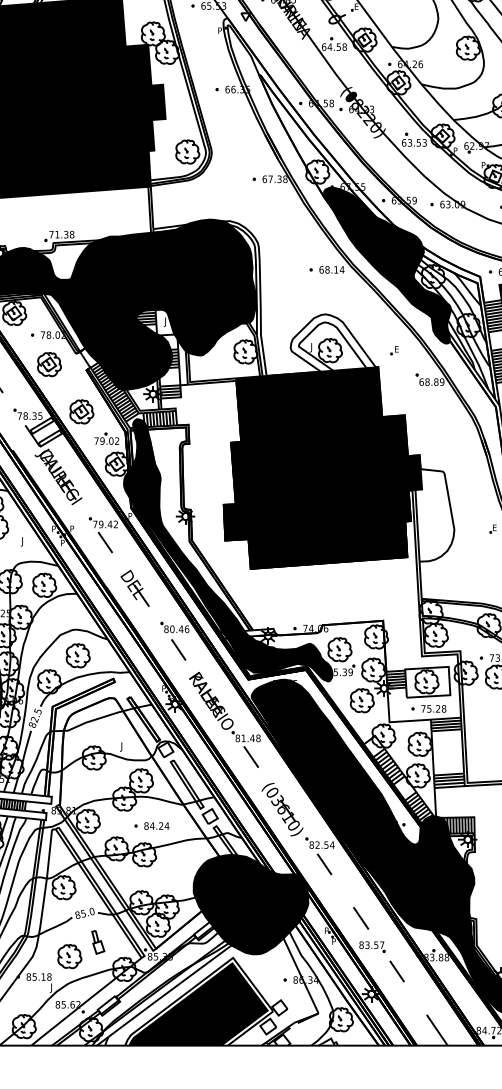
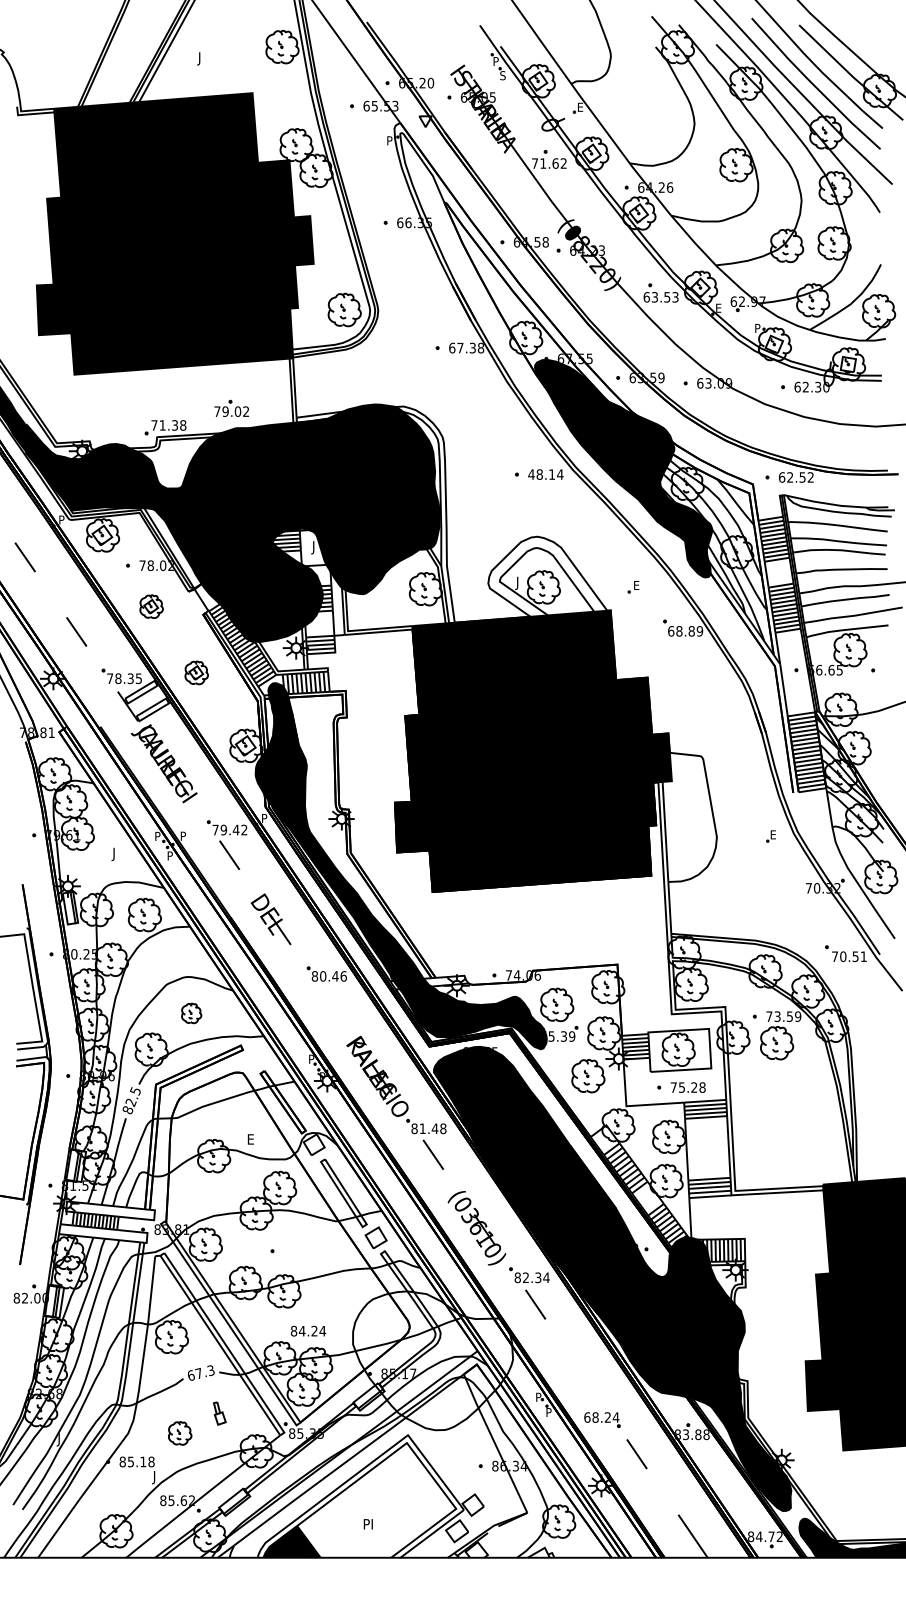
text: (334, 47) -> (549, 163), 64.58 -> 71.62
text: (456, 150) -> (719, 307), P -> E
text: (321, 269) -> (531, 474), 68.14 -> 48.14
part: (49, 364) -> (151, 606), size x0.7
part: (81, 411) -> (196, 672), size x0.7
part: (106, 438) -> (231, 407), moved
line: (178, 650) -> (331, 1005), removed
part: (78, 655) -> (191, 1013), size x0.6
text: (120, 746) -> (250, 1140), J -> E
text: (156, 825) -> (308, 1330), moved
text: (326, 844) -> (538, 1277), 82.54 -> 82.34
fill: (251, 904) -> (433, 1360), removed
text: (84, 912) -> (200, 1372), 85.0 -> 67.3
line: (360, 917) -> (586, 1379), removed
part: (98, 942) -> (219, 1413), size x0.7
text: (371, 945) -> (601, 1417), 83.57 -> 68.24
part: (70, 956) -> (180, 1433), size x0.7
fill: (210, 1004) -> (376, 1500), removed

